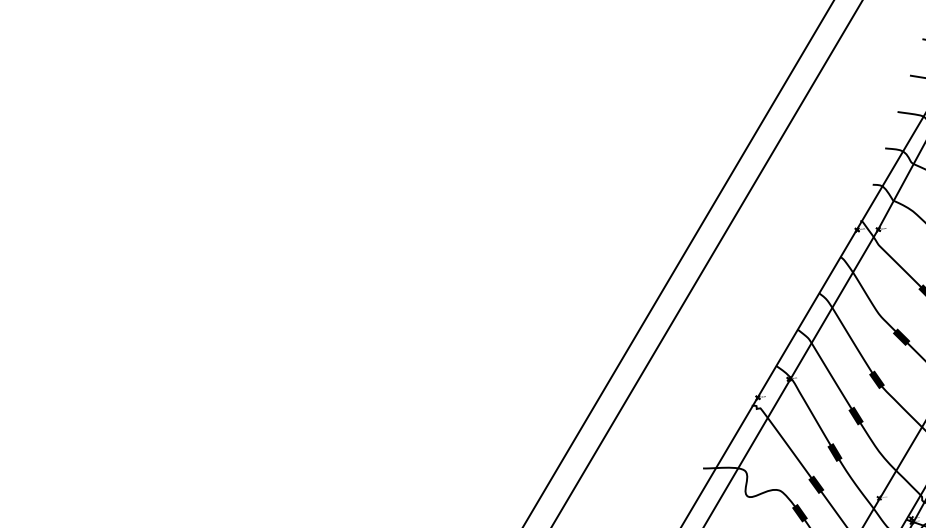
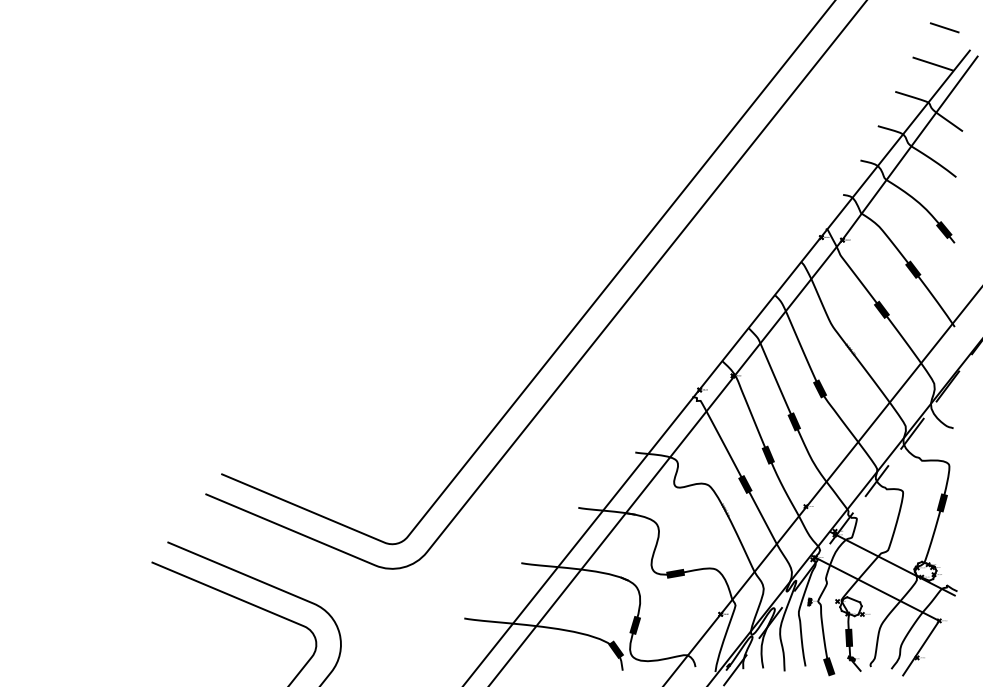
fill: (901, 336) -> (850, 349), removed
fill: (799, 512) -> (724, 509), removed

